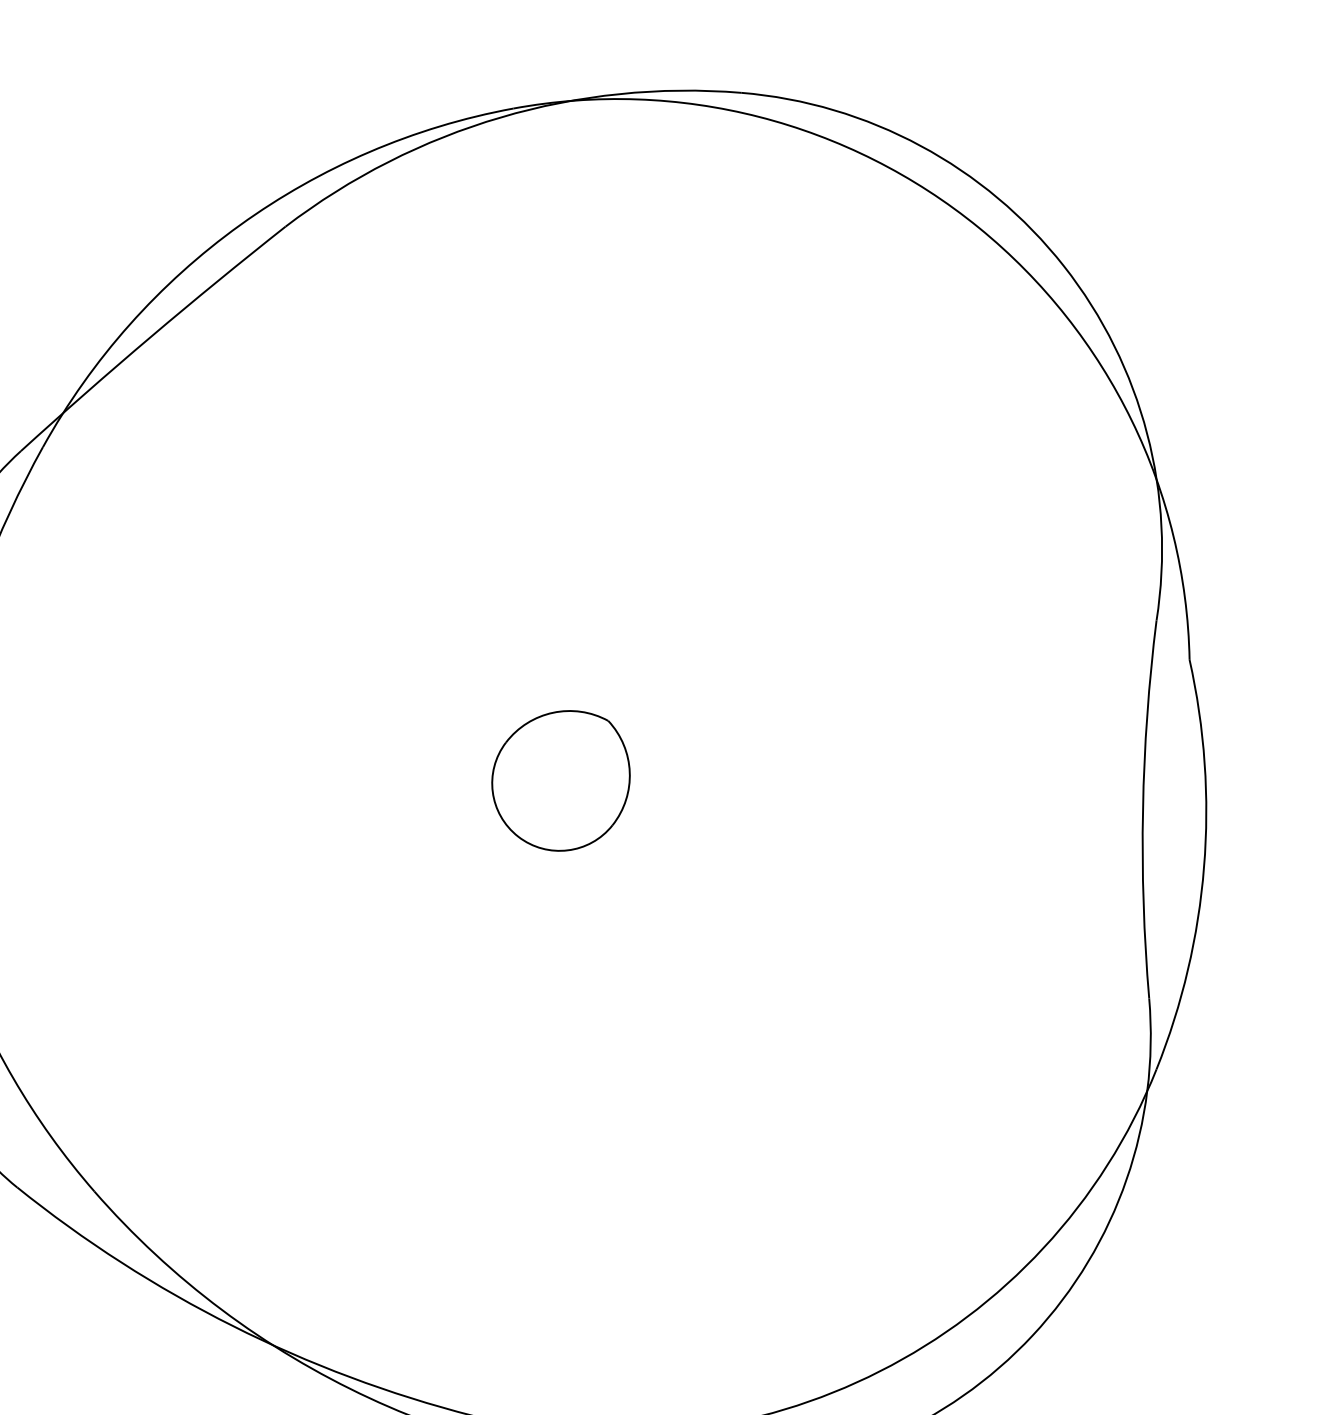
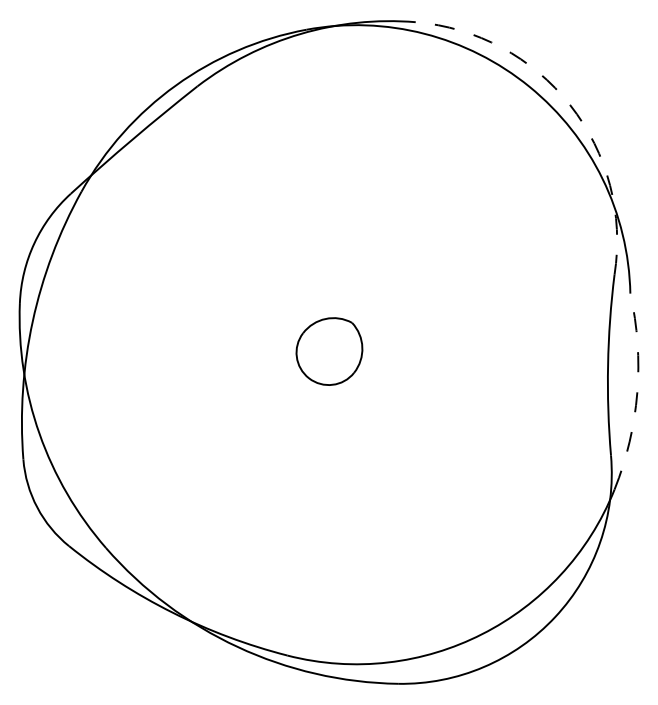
arc: (1064, 266) -> (570, 105), solid -> dashed
arc: (1204, 866) -> (637, 392), solid -> dashed

